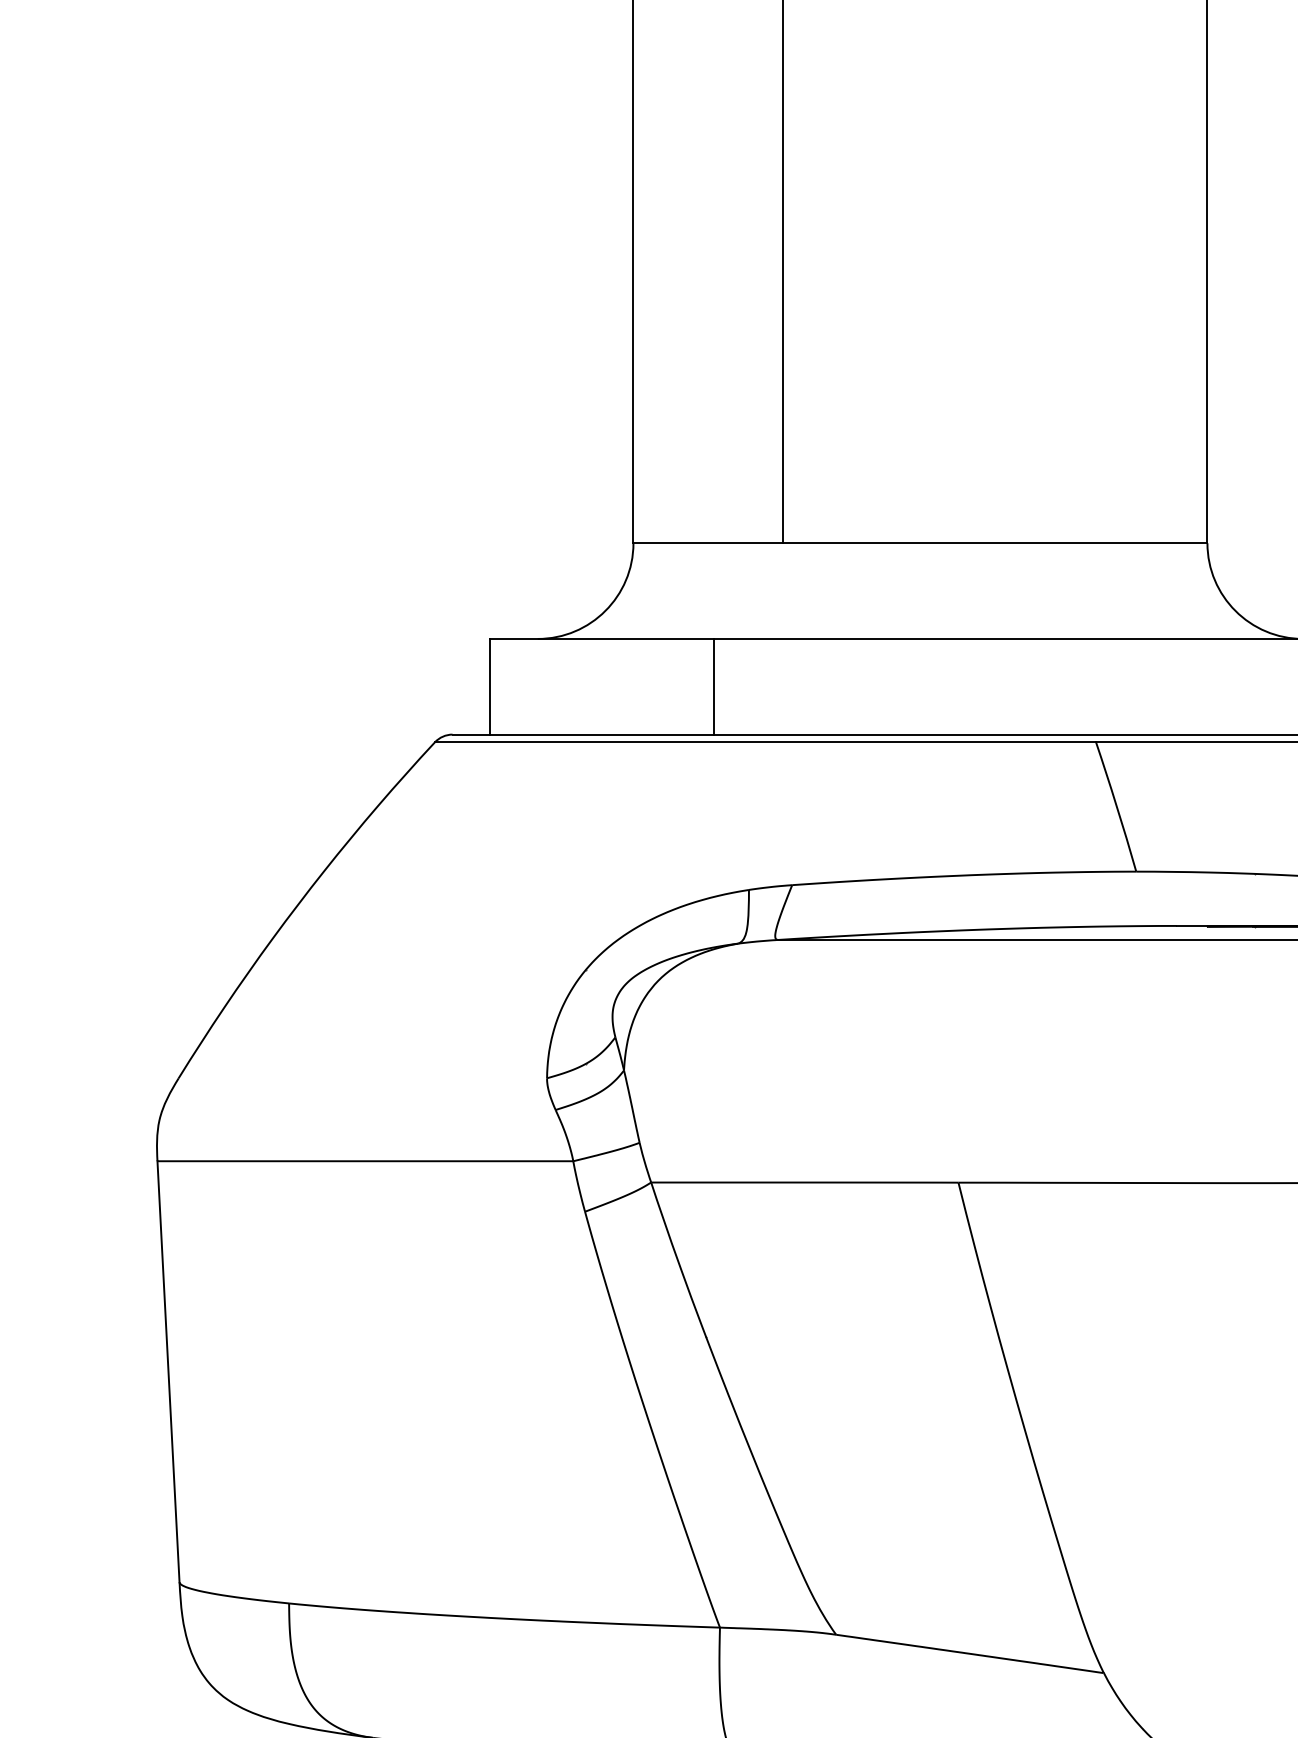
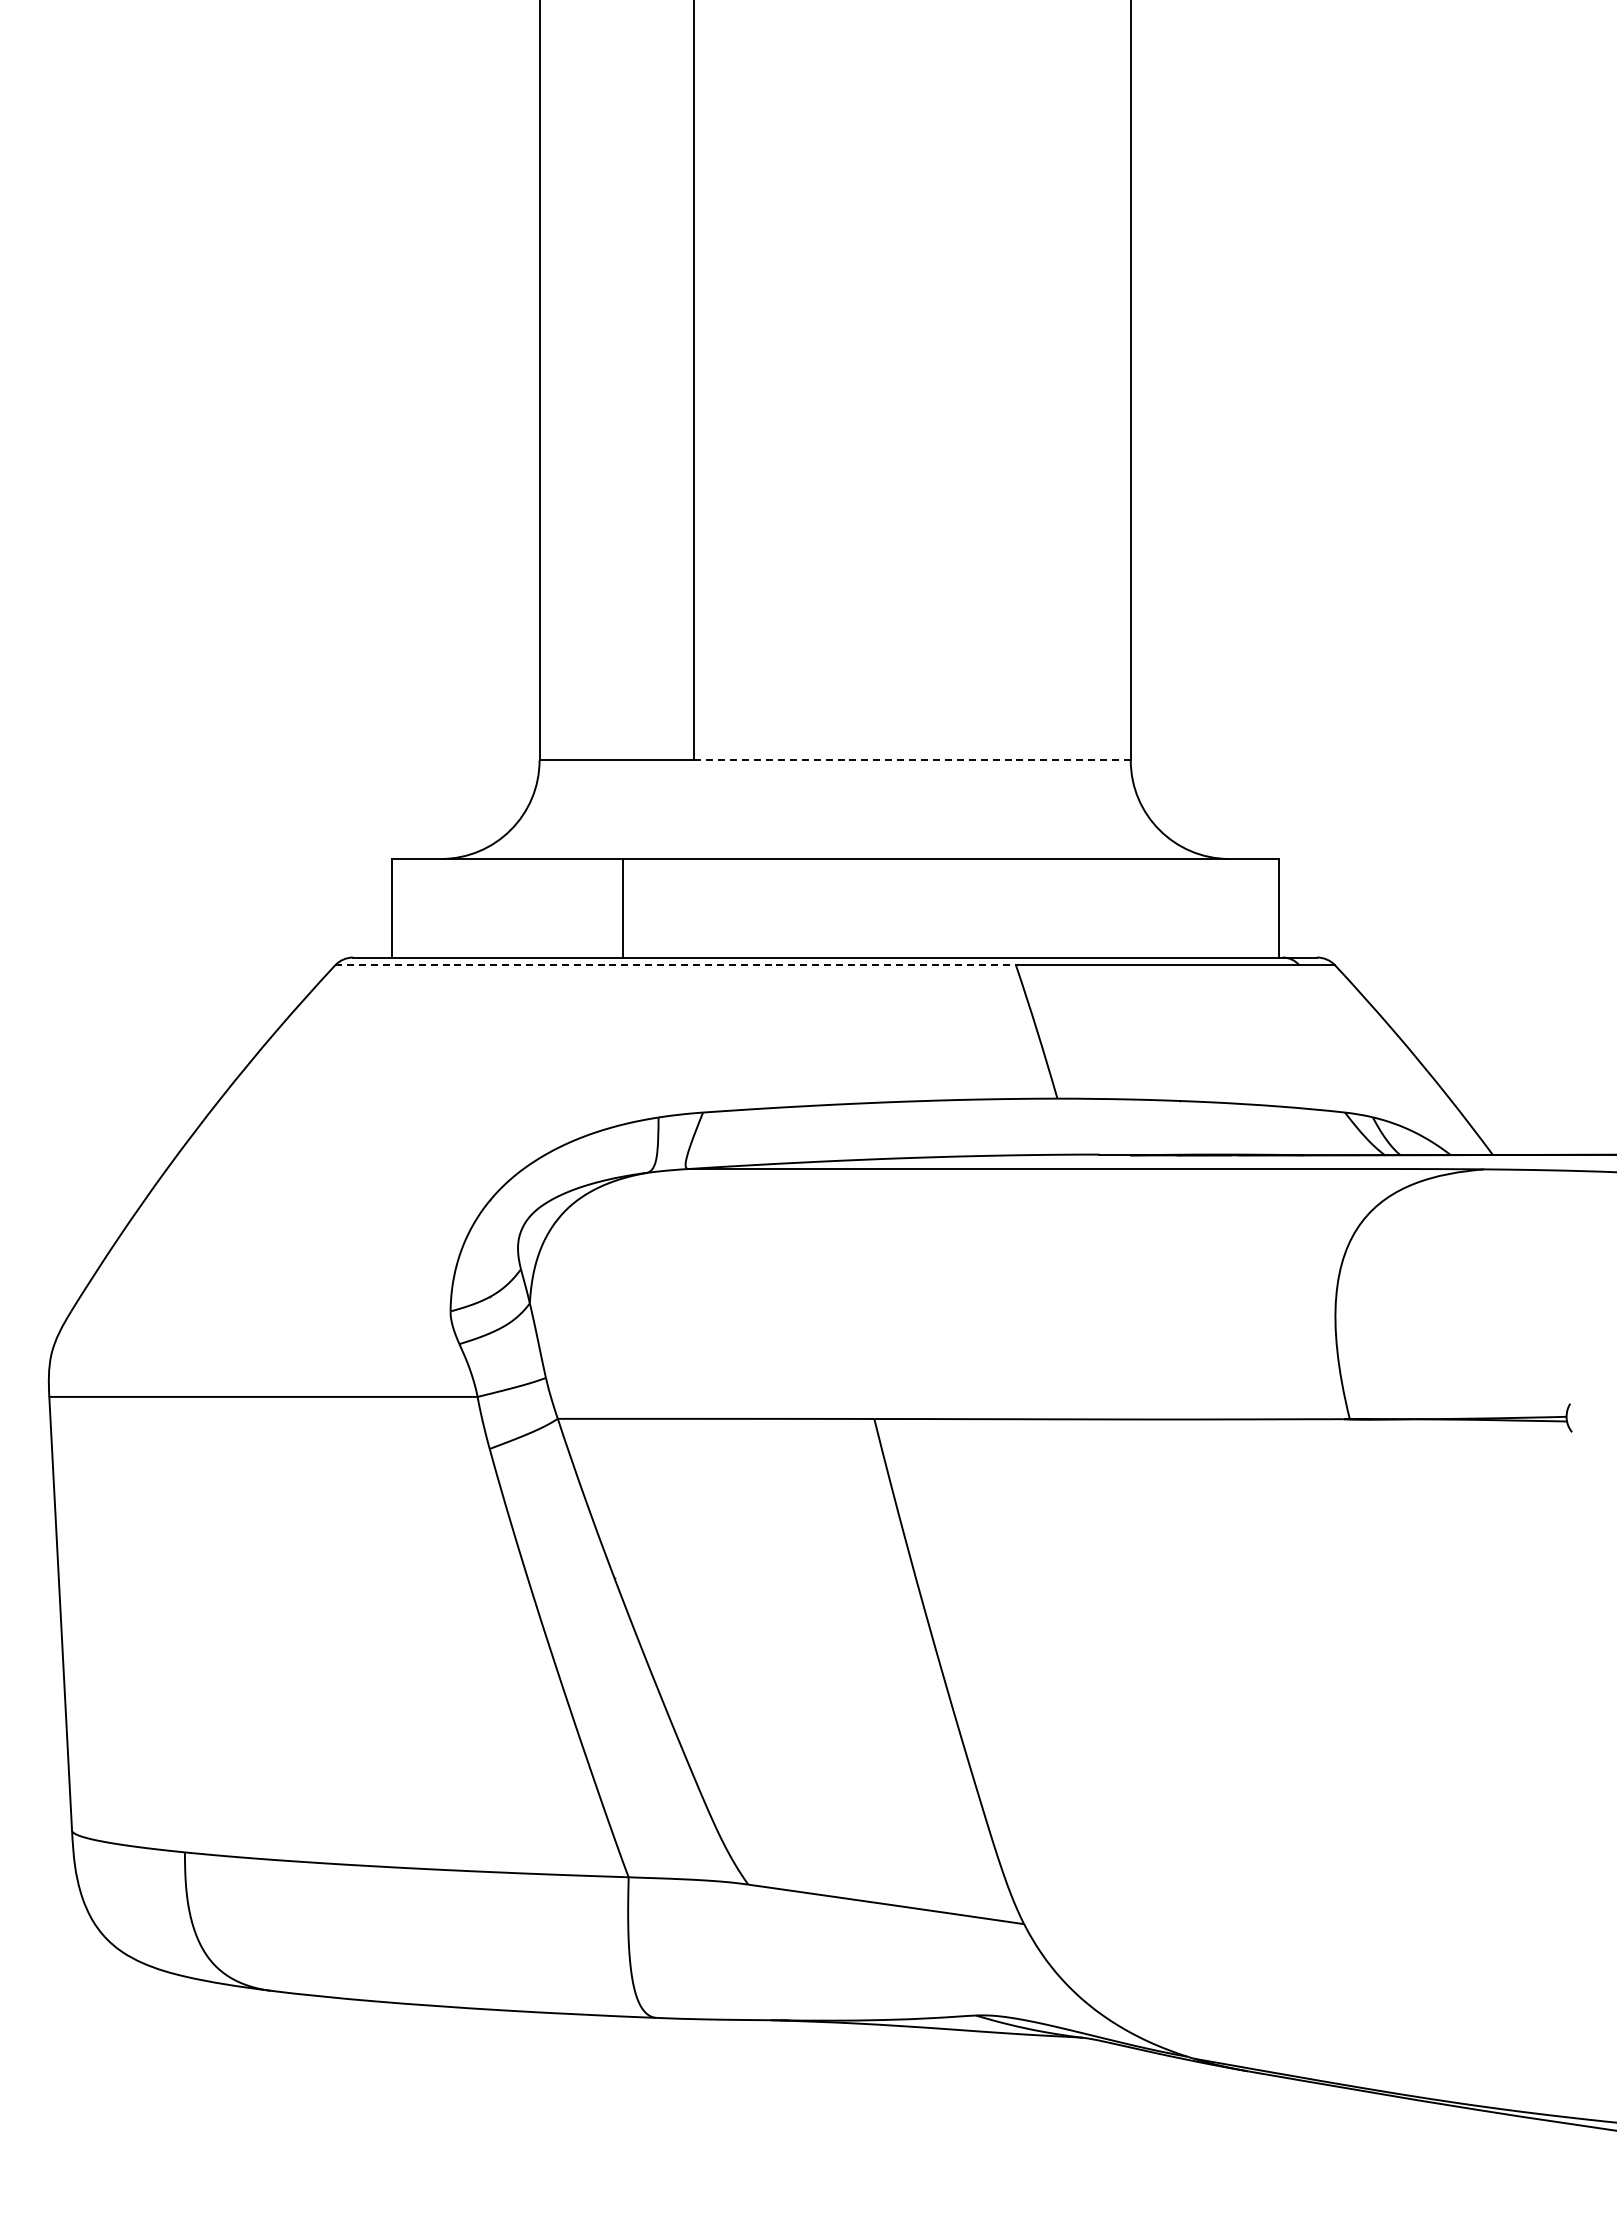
line: (995, 543) -> (912, 760), solid -> dashed
line: (766, 742) -> (676, 965), solid -> dashed

